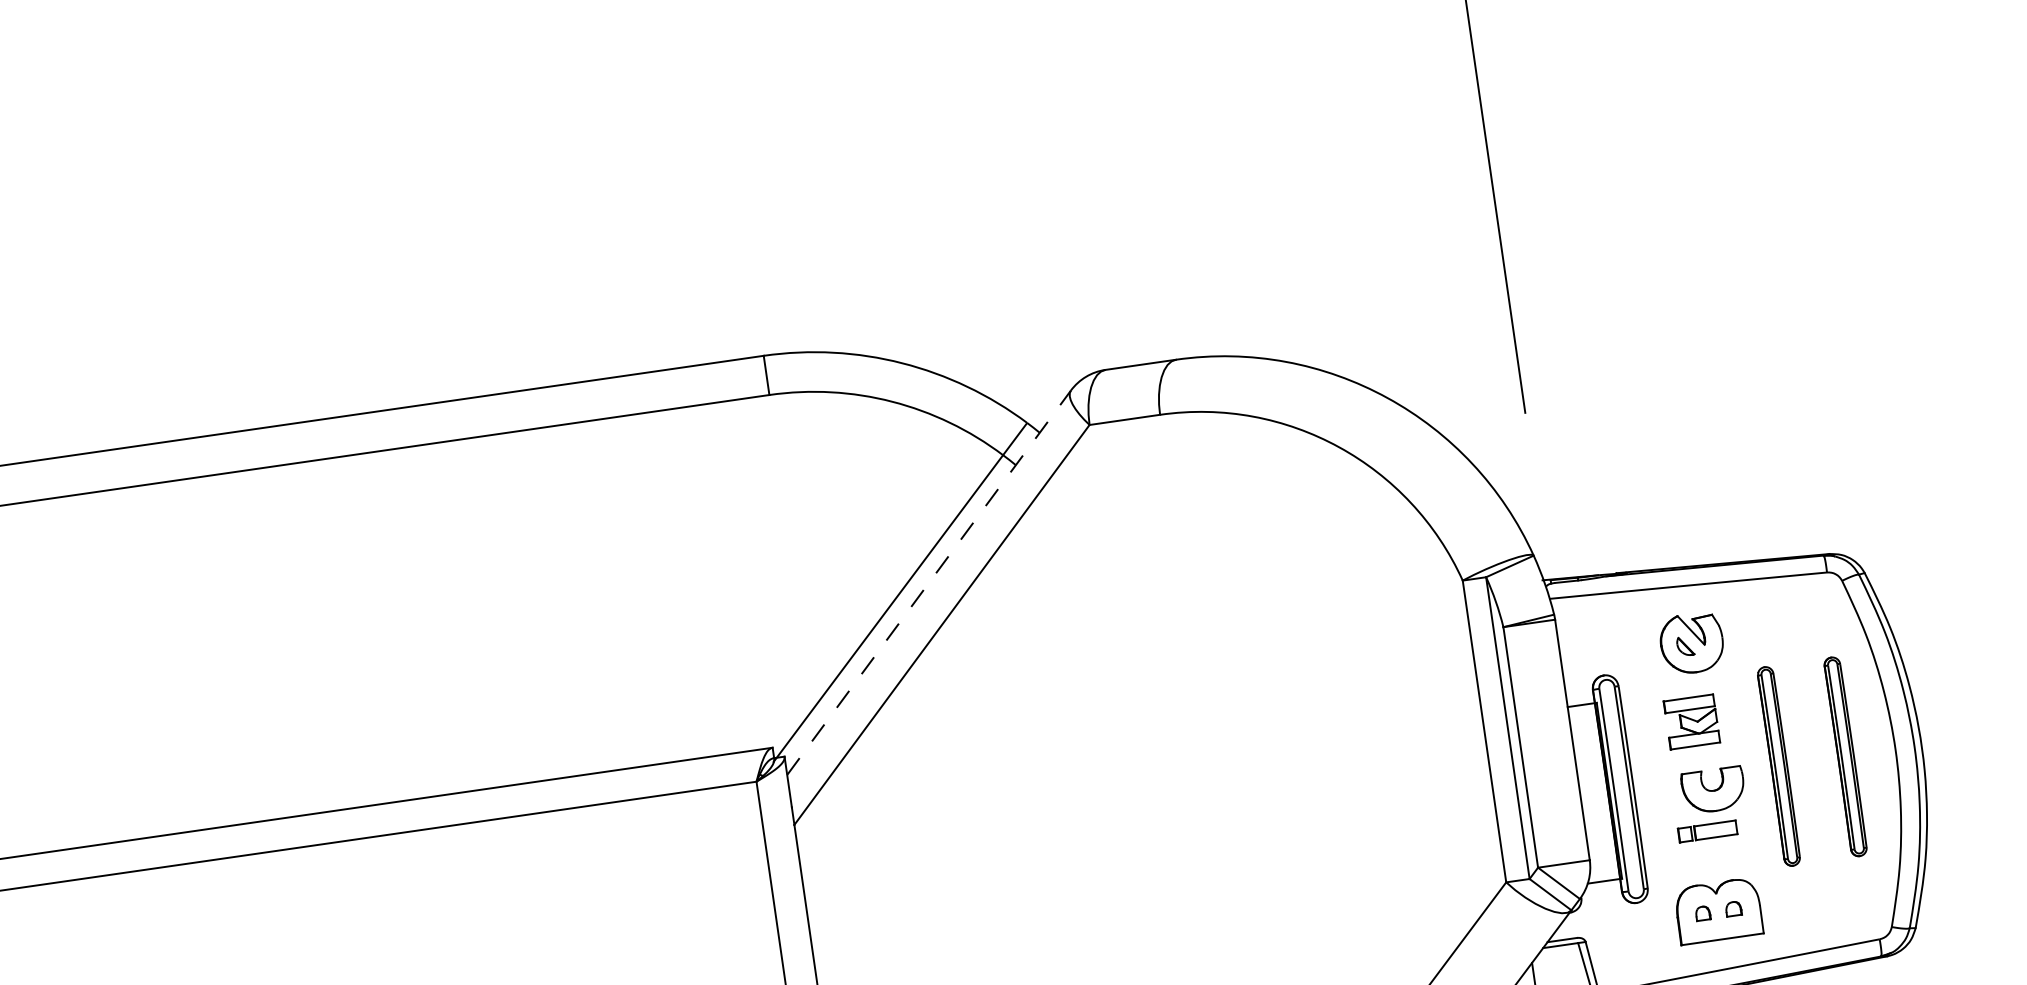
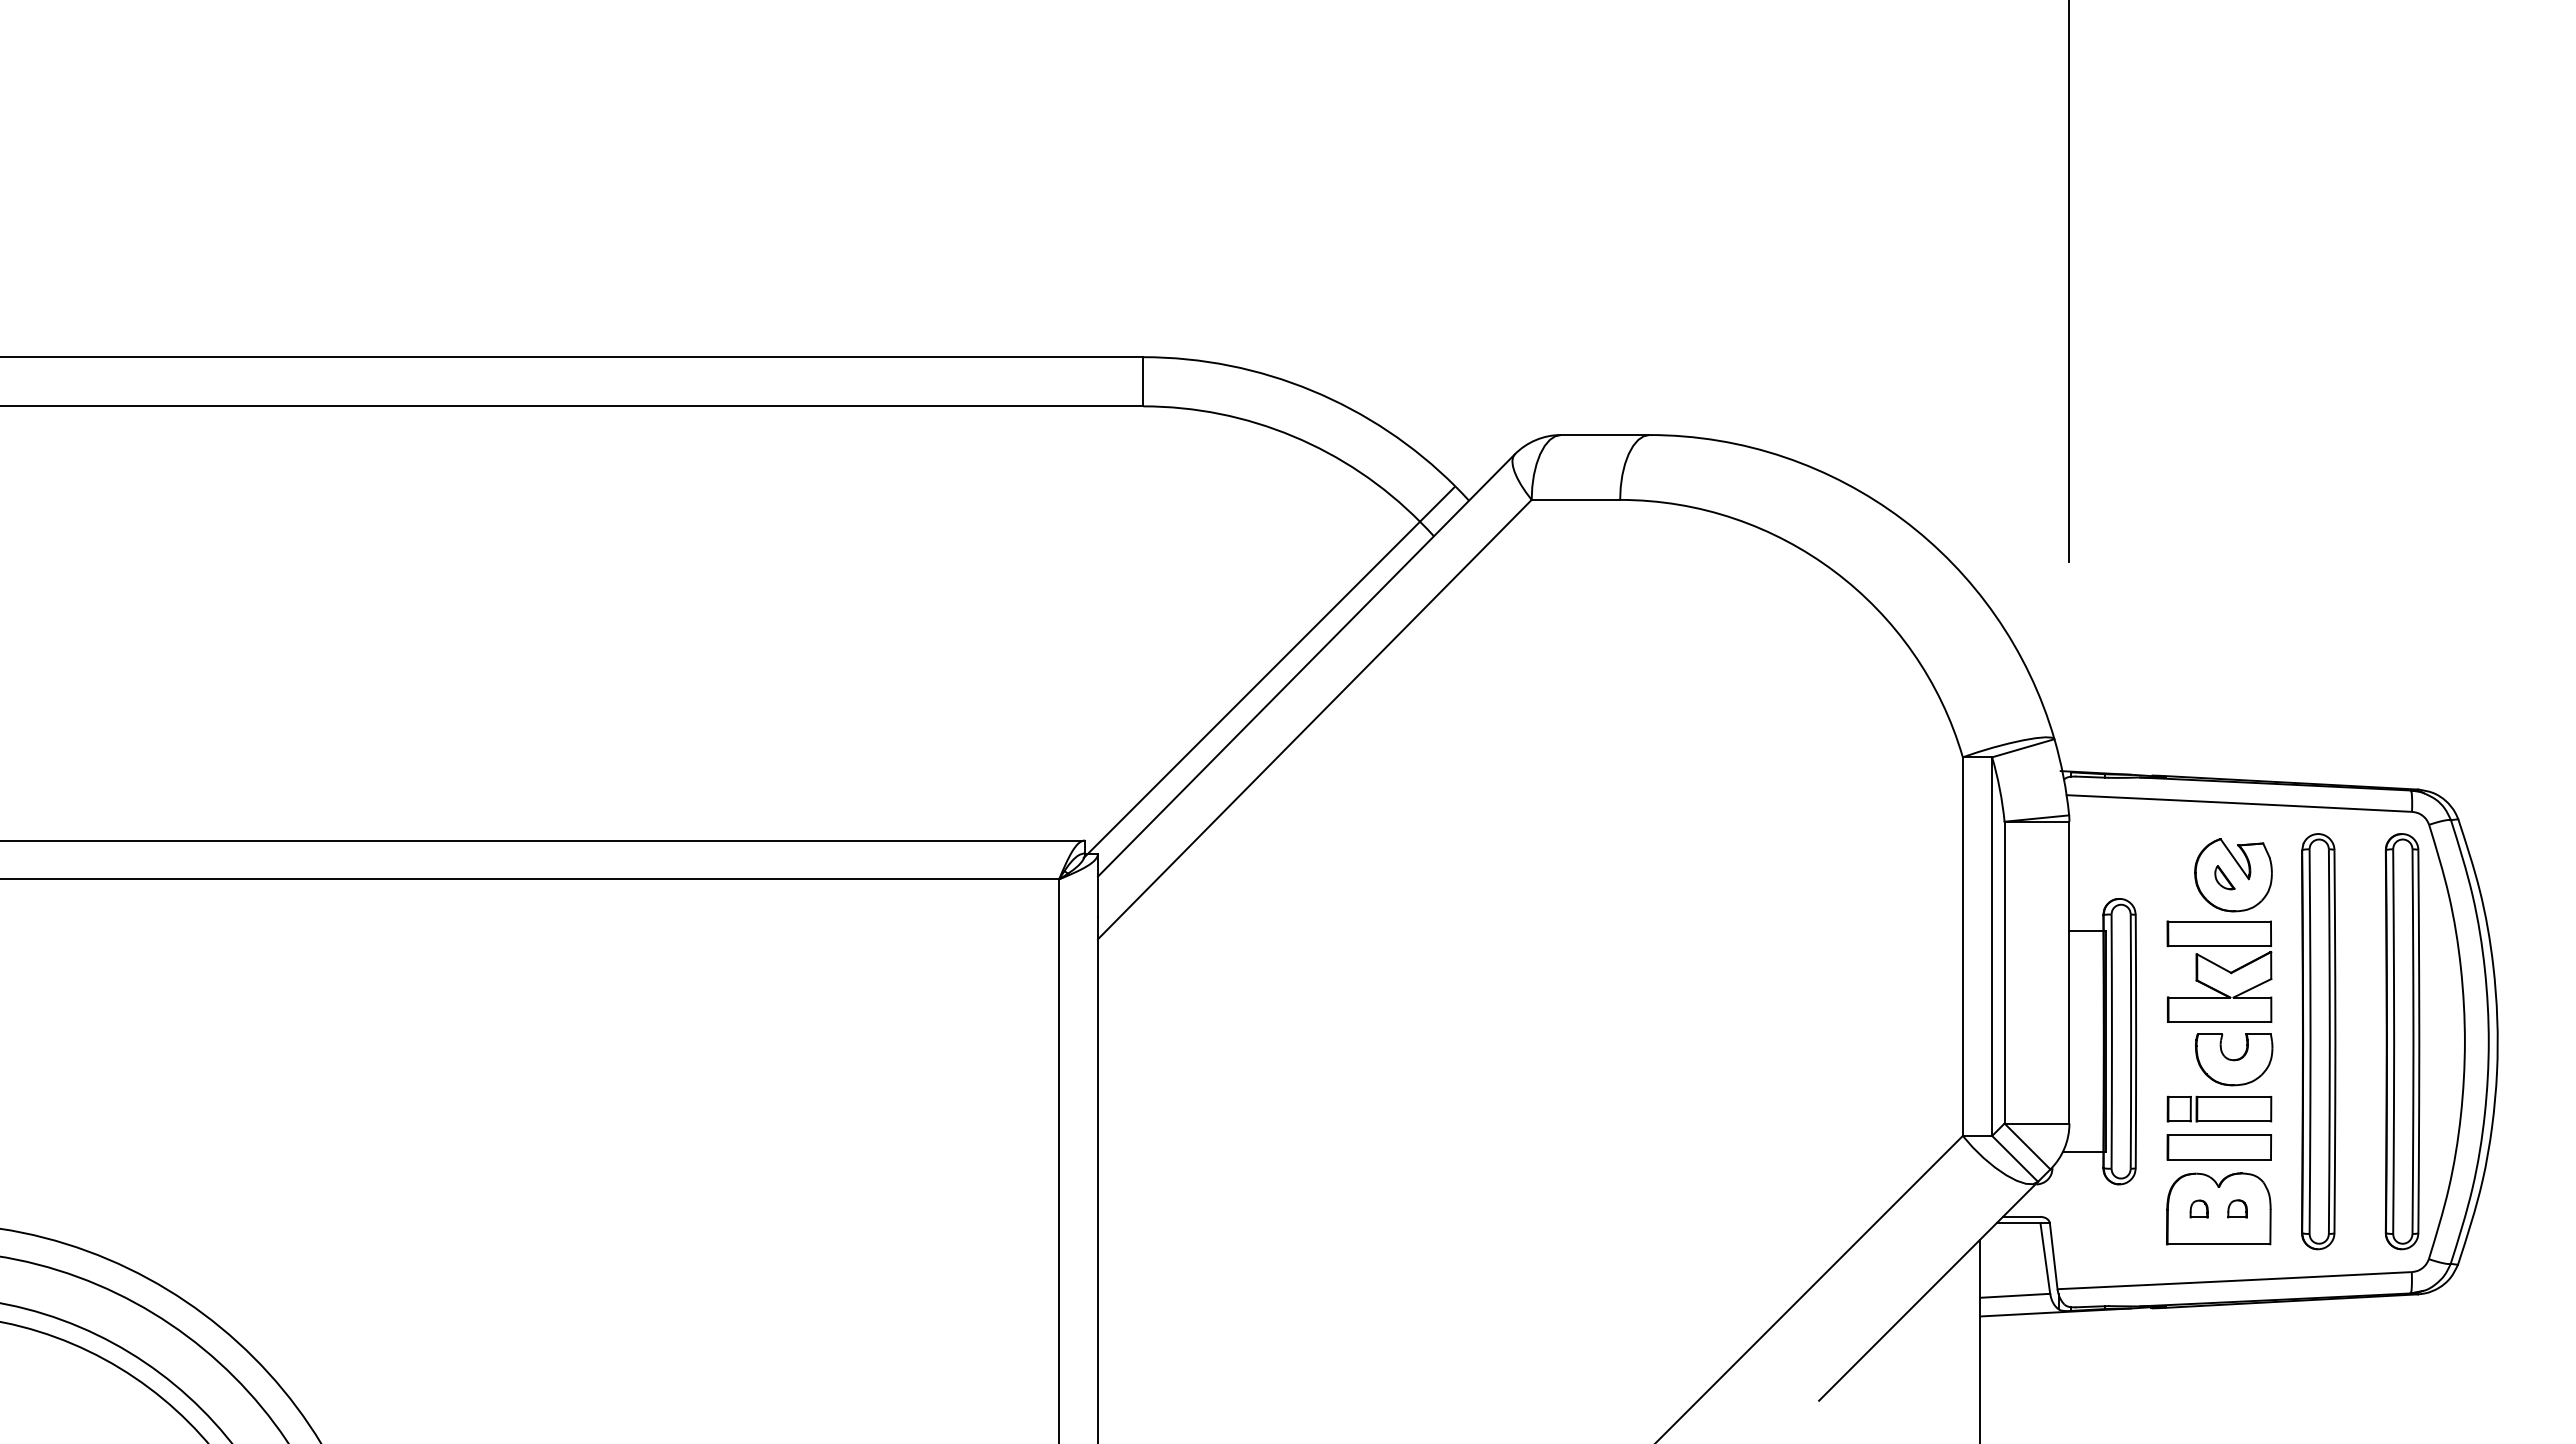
line: (929, 582) -> (1306, 665), dashed -> solid
part: (1691, 721) -> (2219, 971), size x1.67
part: (1845, 756) -> (2402, 1041), size x1.67
part: (1778, 766) -> (2318, 1041), size x1.67
part: (1707, 831) -> (2219, 1108), size x1.43
part: (1711, 862) -> (2218, 1147), added

